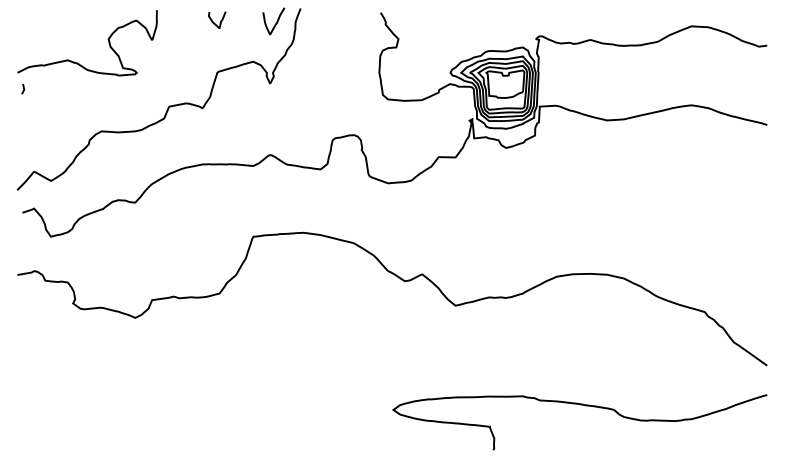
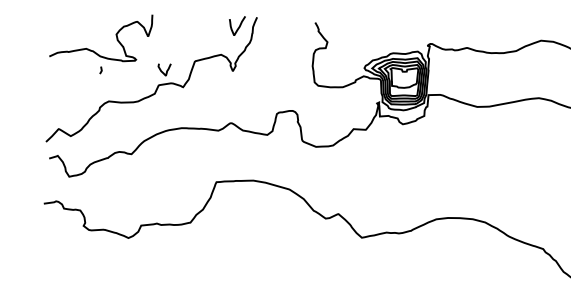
curve: (220, 20) -> (166, 70), moved
line: (23, 88) -> (101, 69), moved

